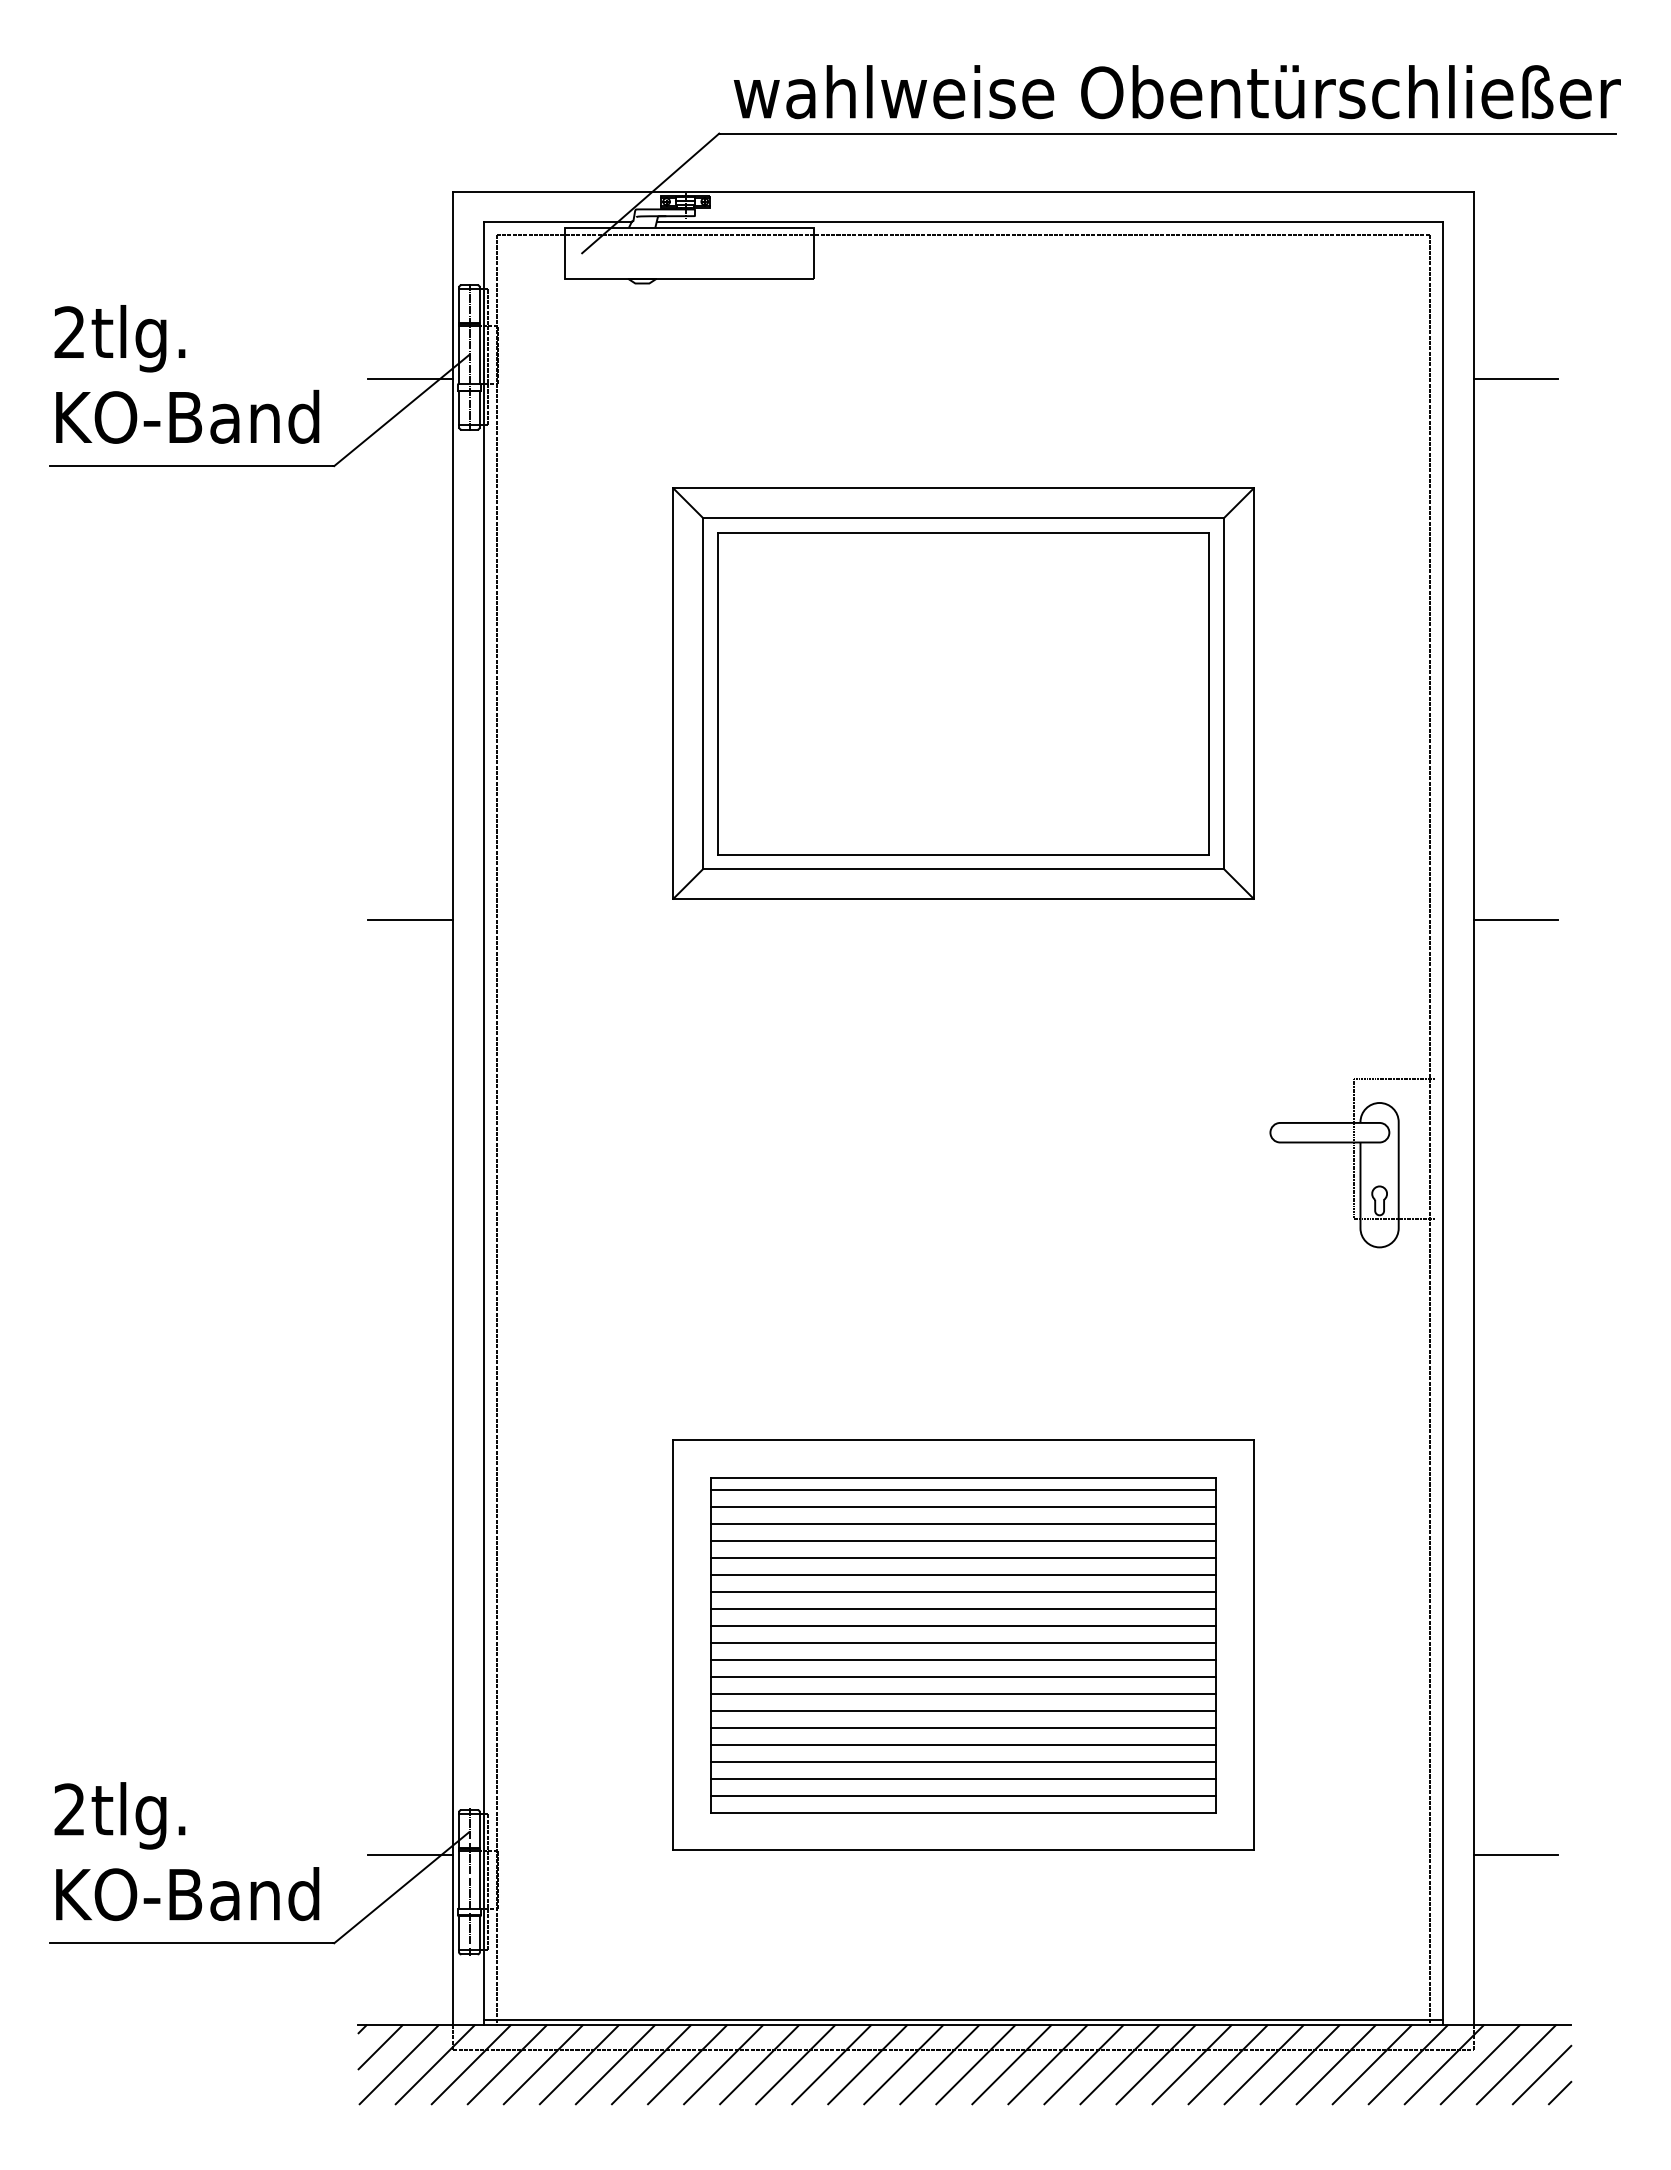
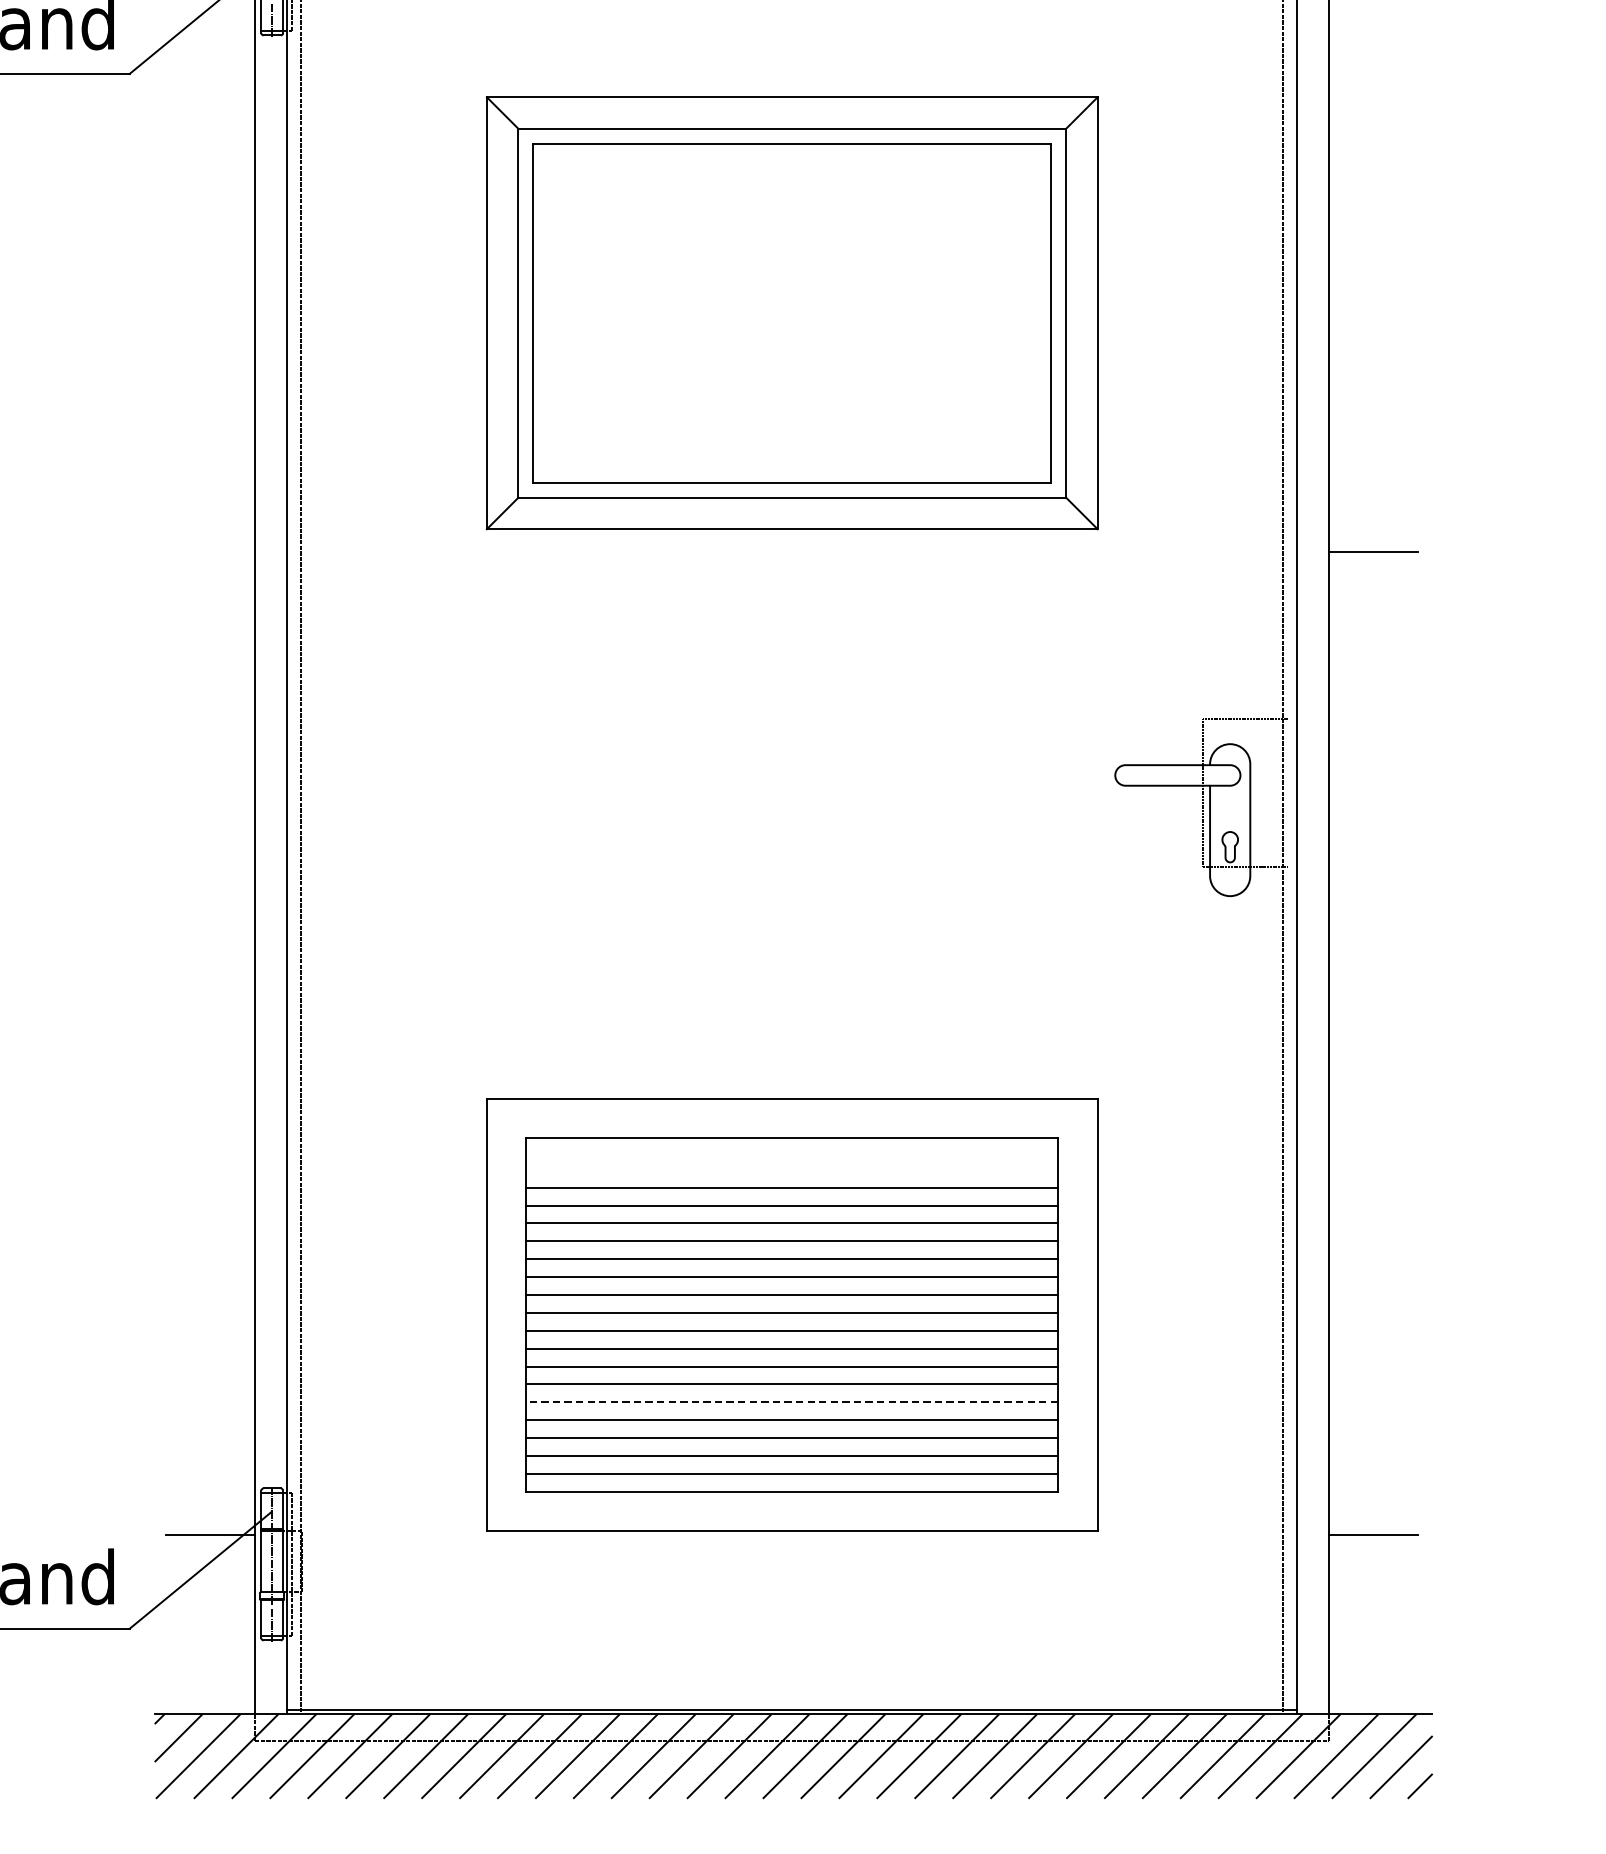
line: (410, 920) -> (210, 552), removed
line: (963, 1490) -> (792, 1152), removed
line: (963, 1507) -> (792, 1169), removed
line: (963, 1728) -> (792, 1402), solid -> dashed

